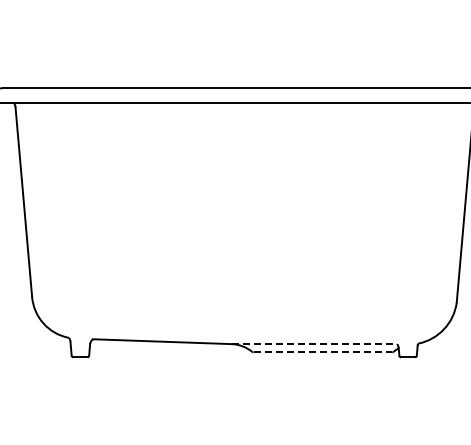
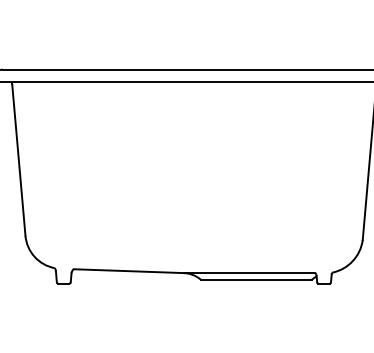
line: (314, 344) -> (249, 273), dashed -> solid
line: (323, 352) -> (256, 279), dashed -> solid

